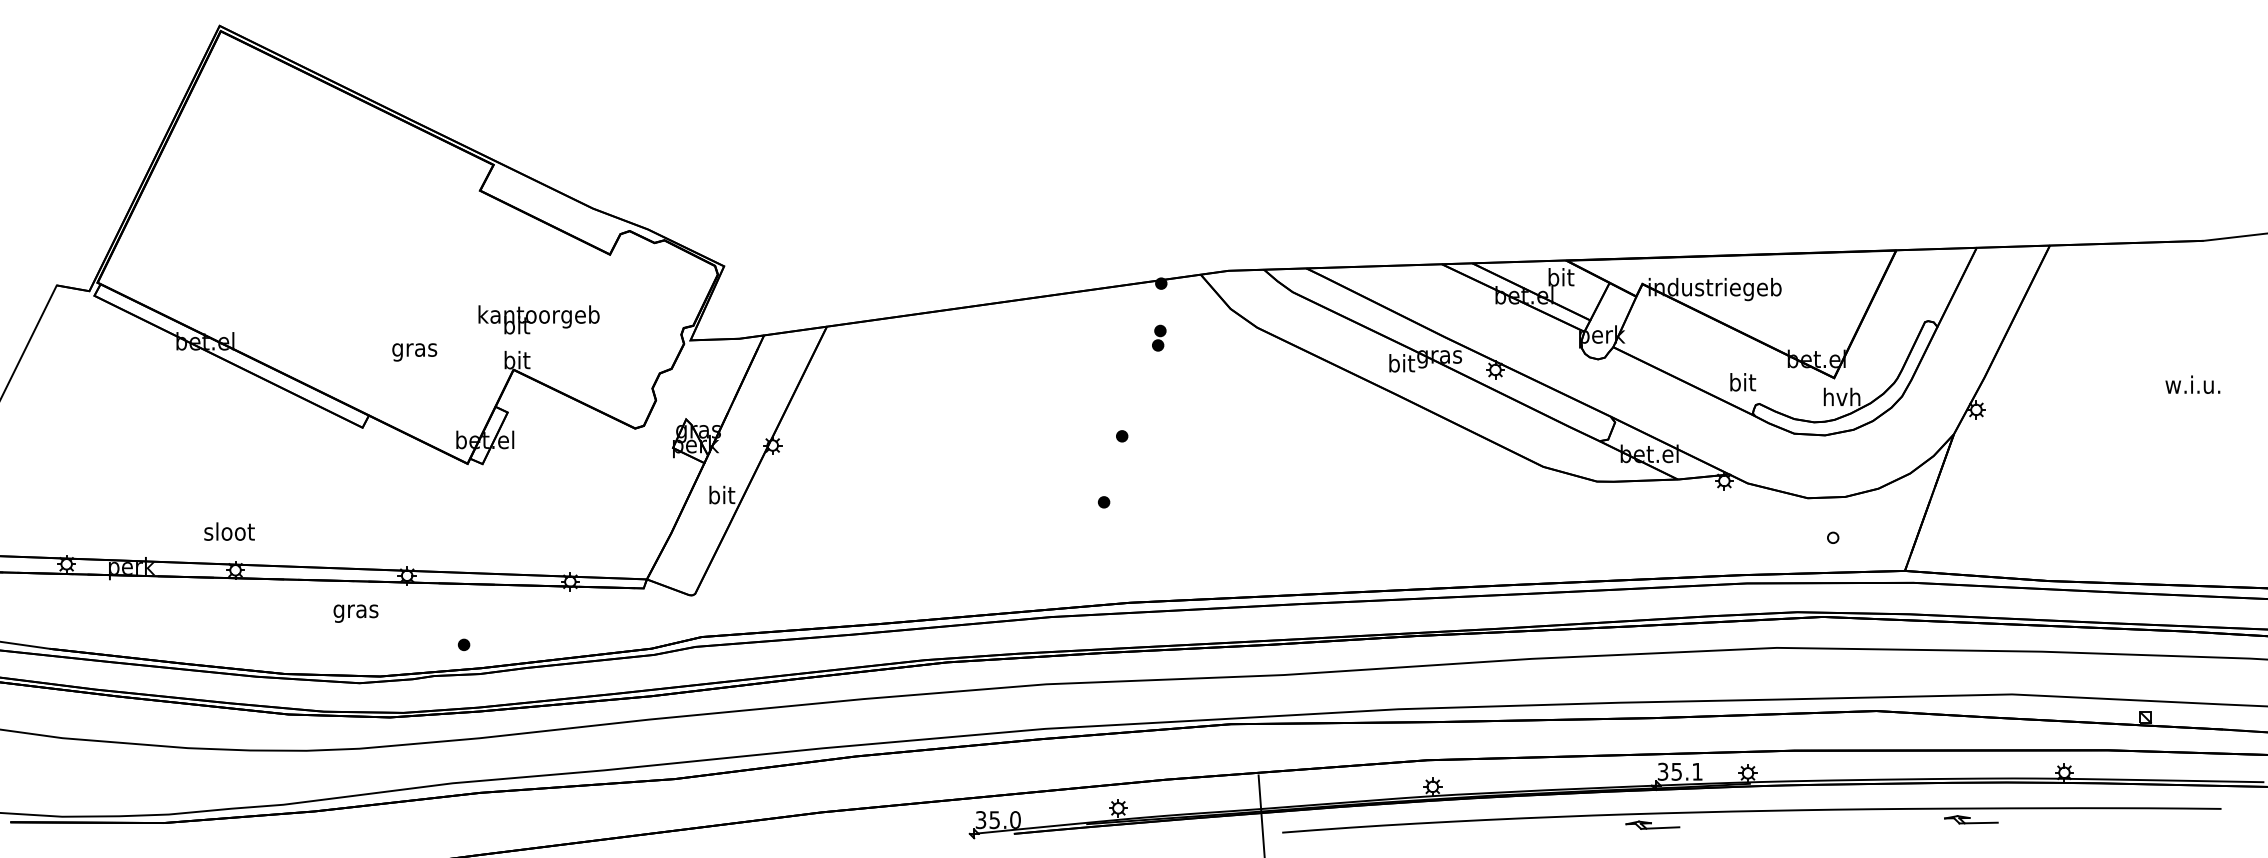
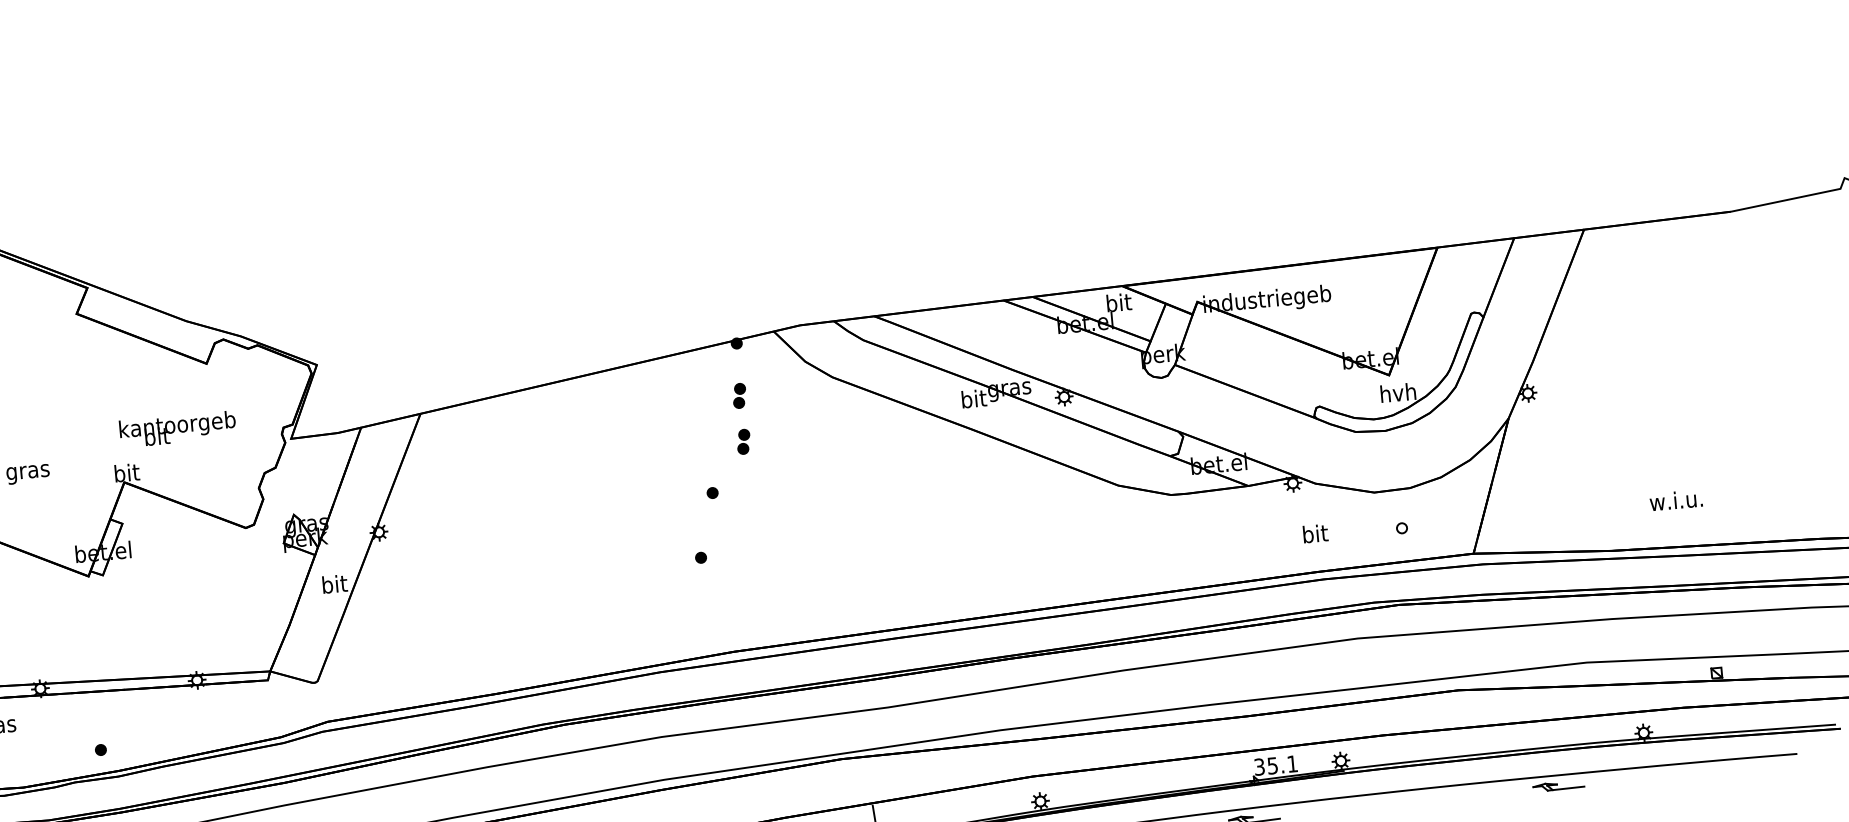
text: (538, 319) -> (177, 429), moved
text: (1743, 382) -> (1315, 533), moved
text: (2192, 384) -> (1675, 500), moved
part: (1159, 385) -> (743, 441), added

